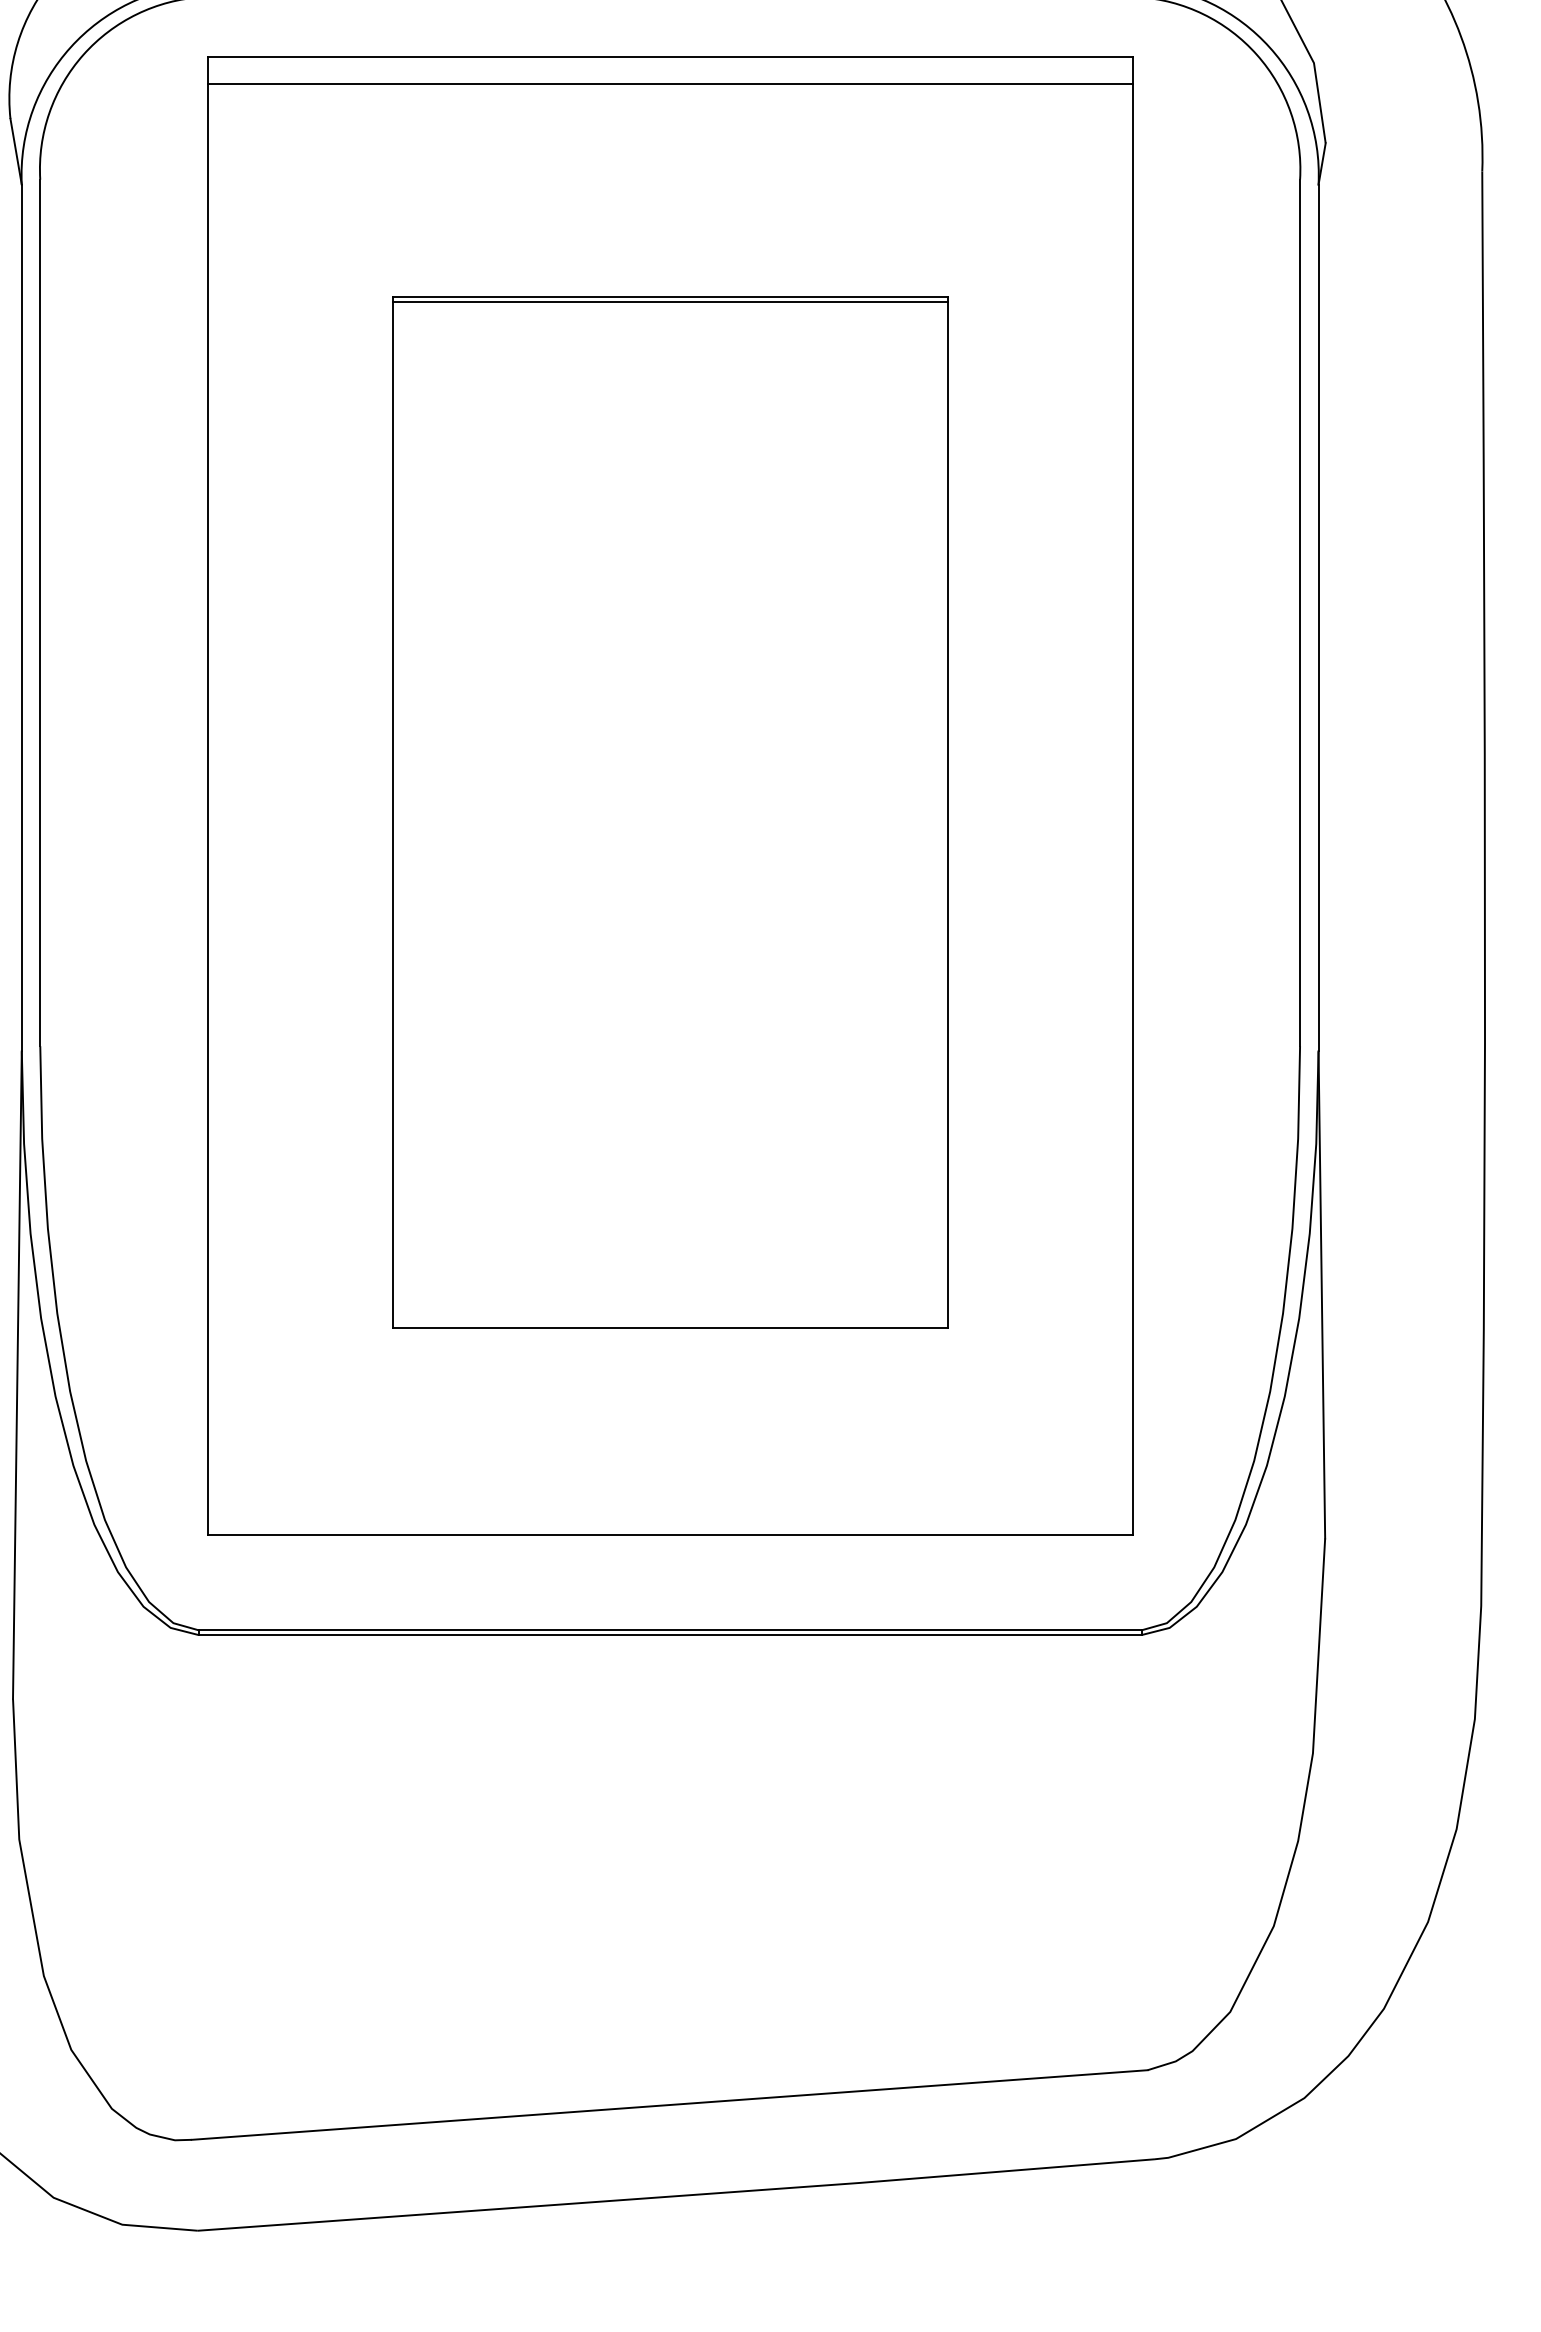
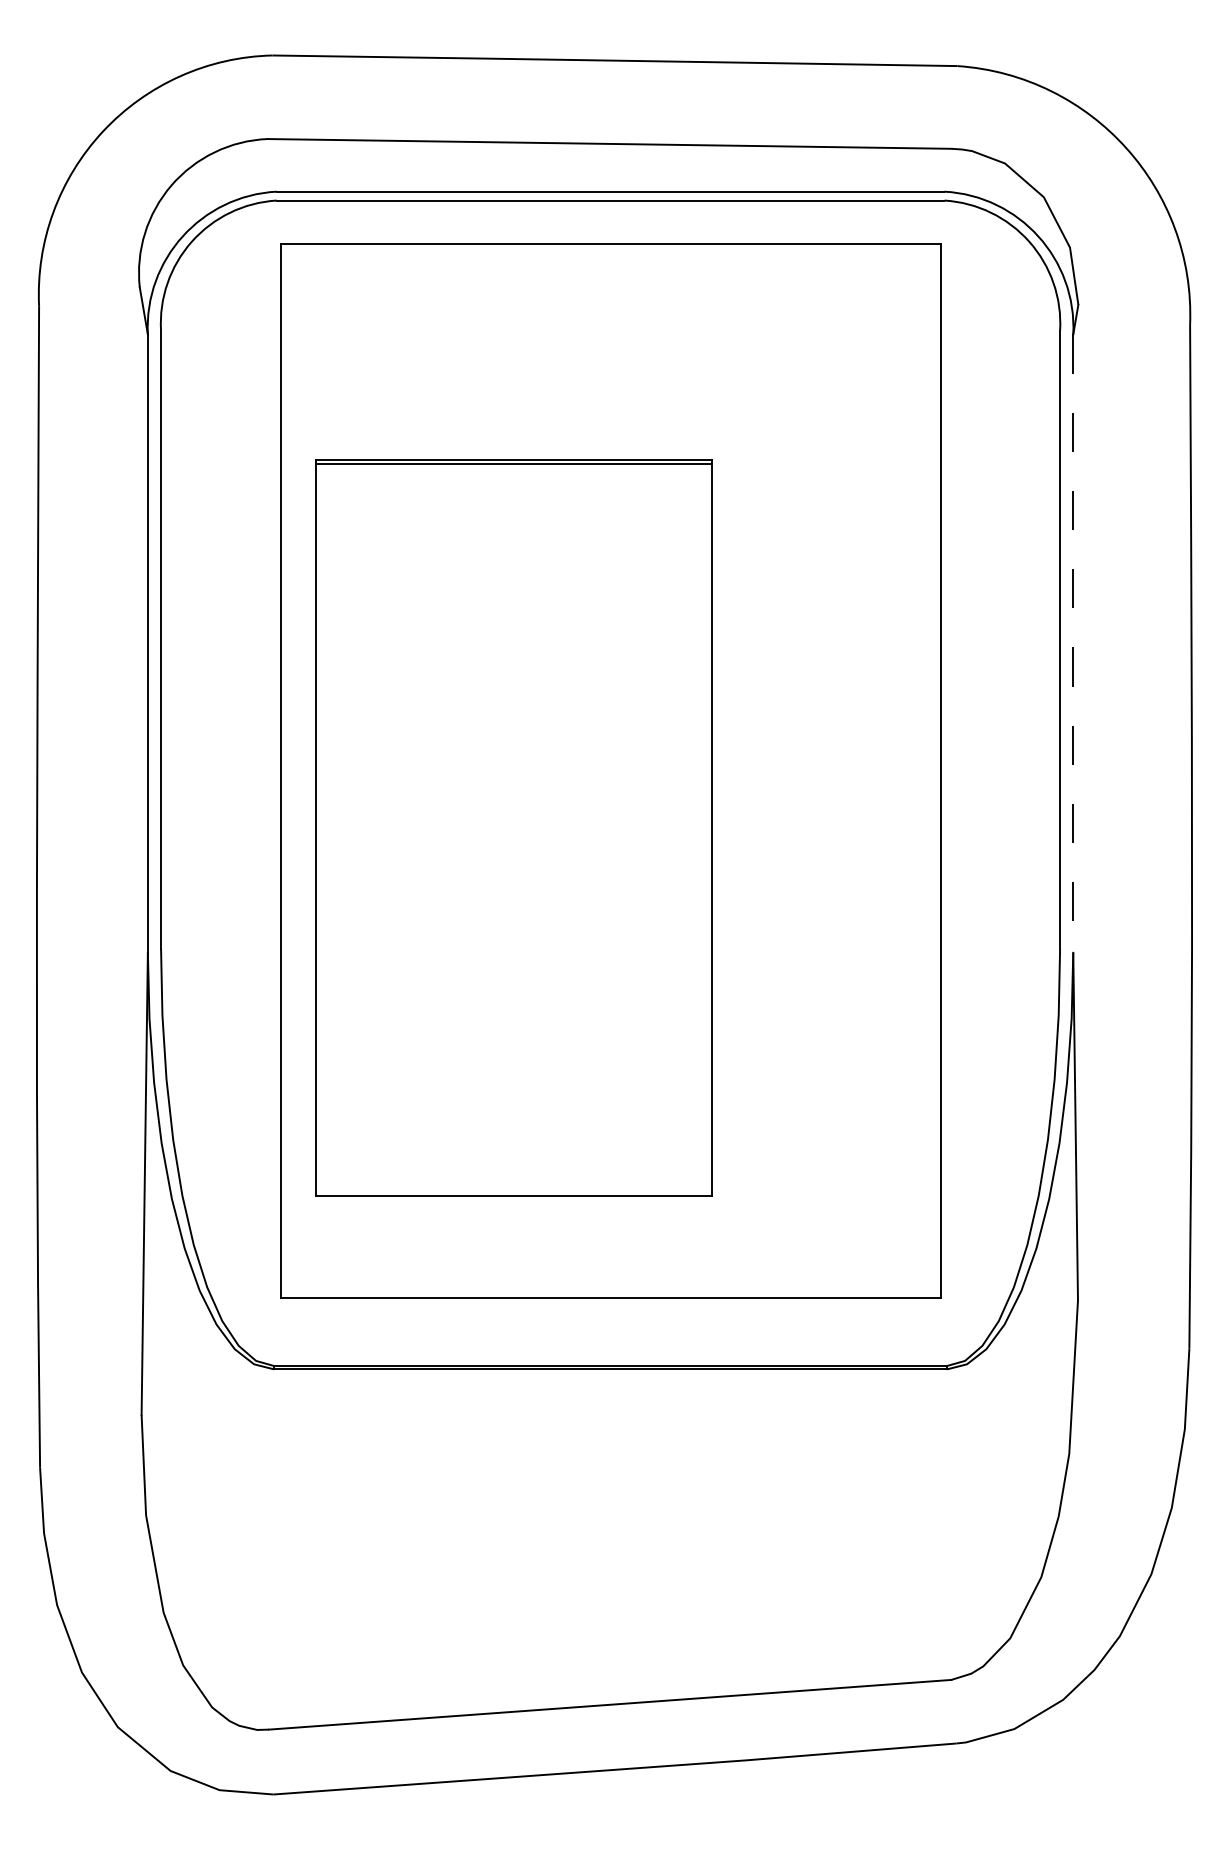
line: (670, 83) -> (610, 262), removed
line: (1318, 619) -> (1073, 644), solid -> dashed
part: (670, 811) -> (513, 827), moved

